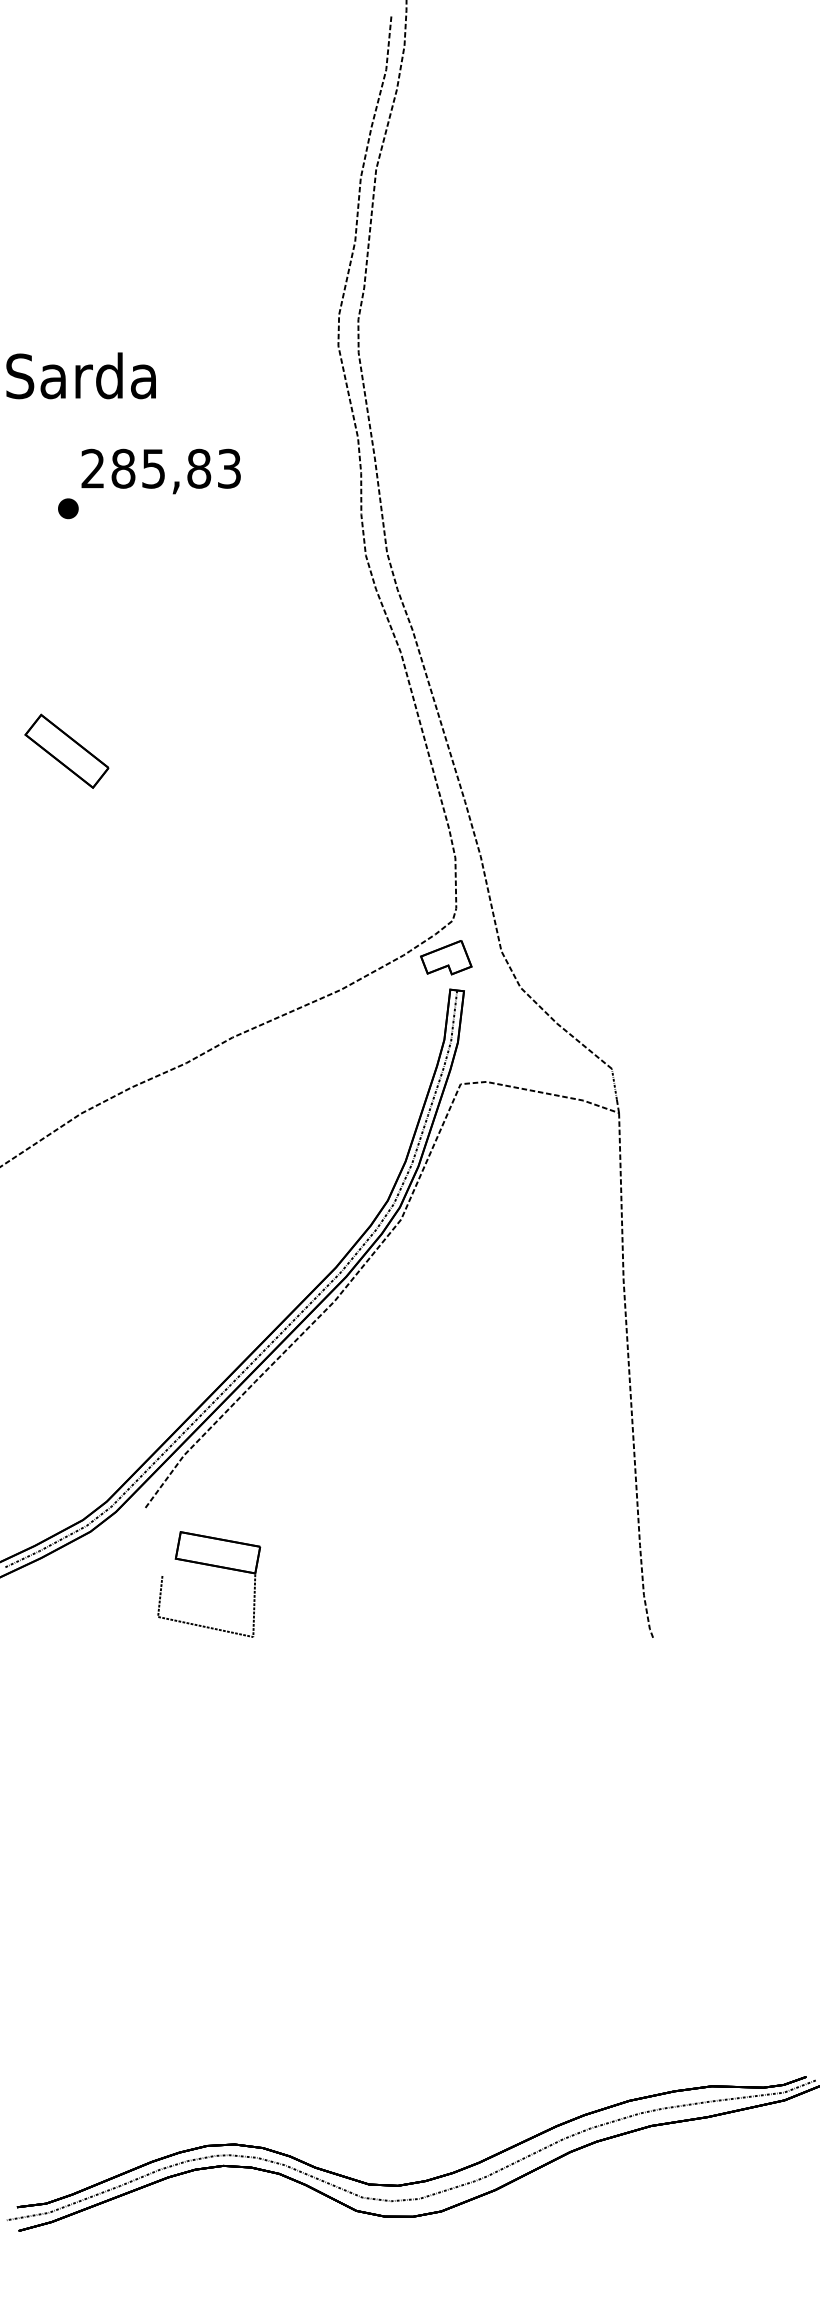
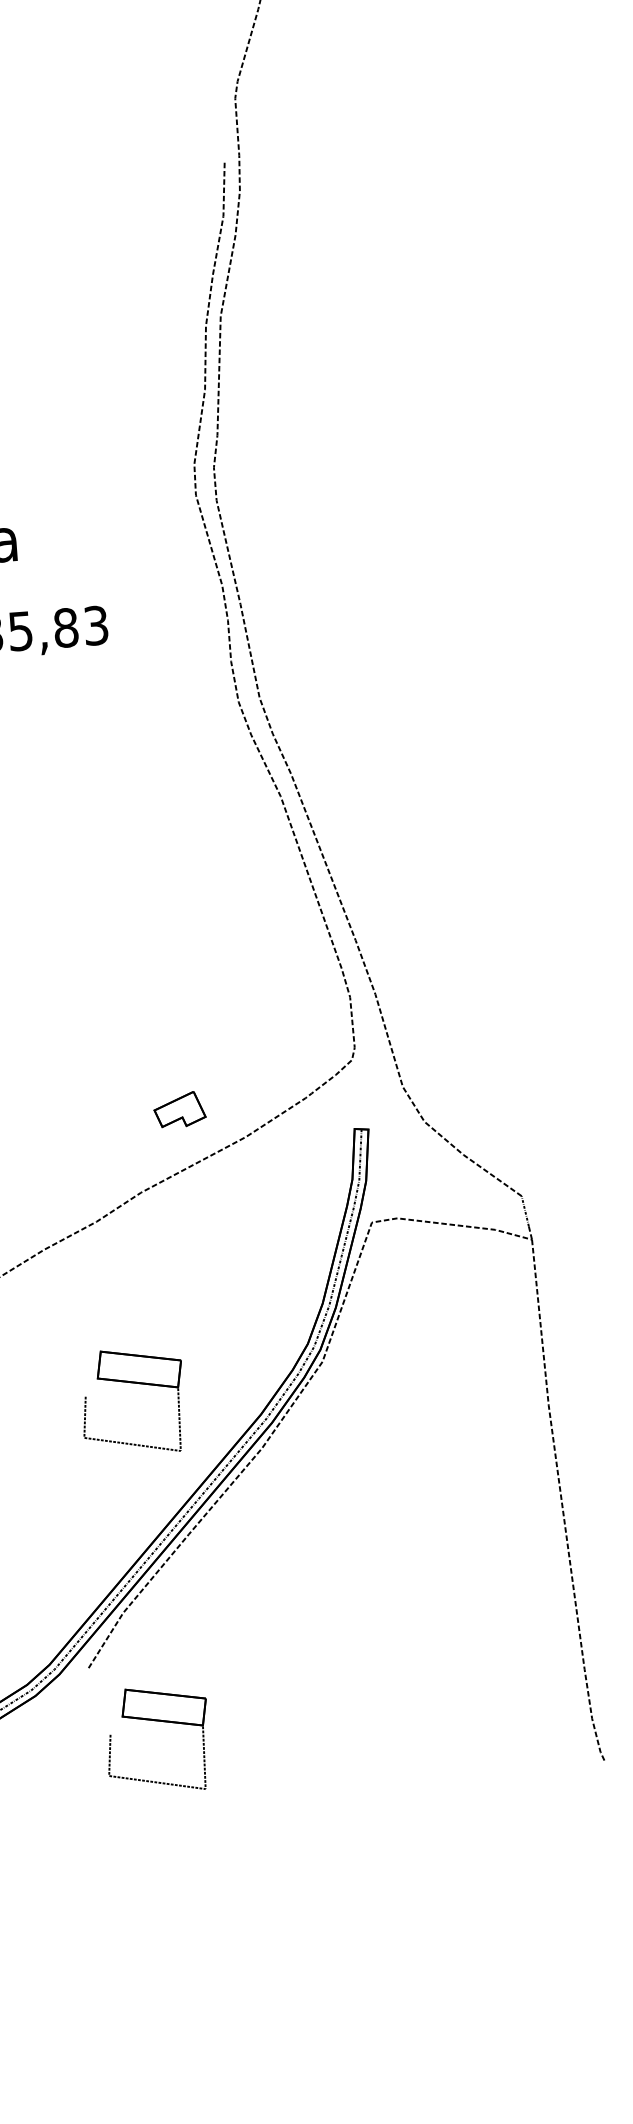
part: (446, 957) -> (179, 1109), moved
part: (210, 1227) -> (132, 1383), added

